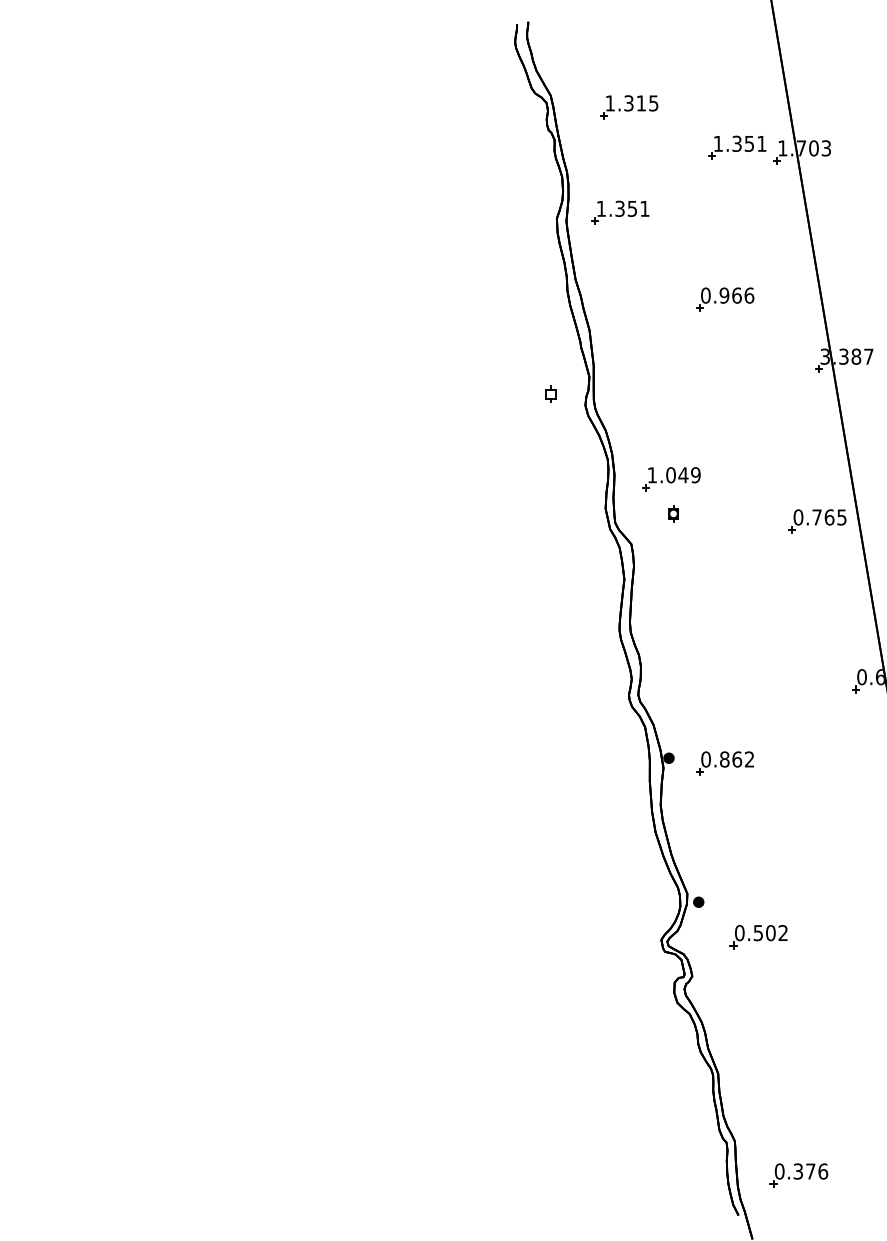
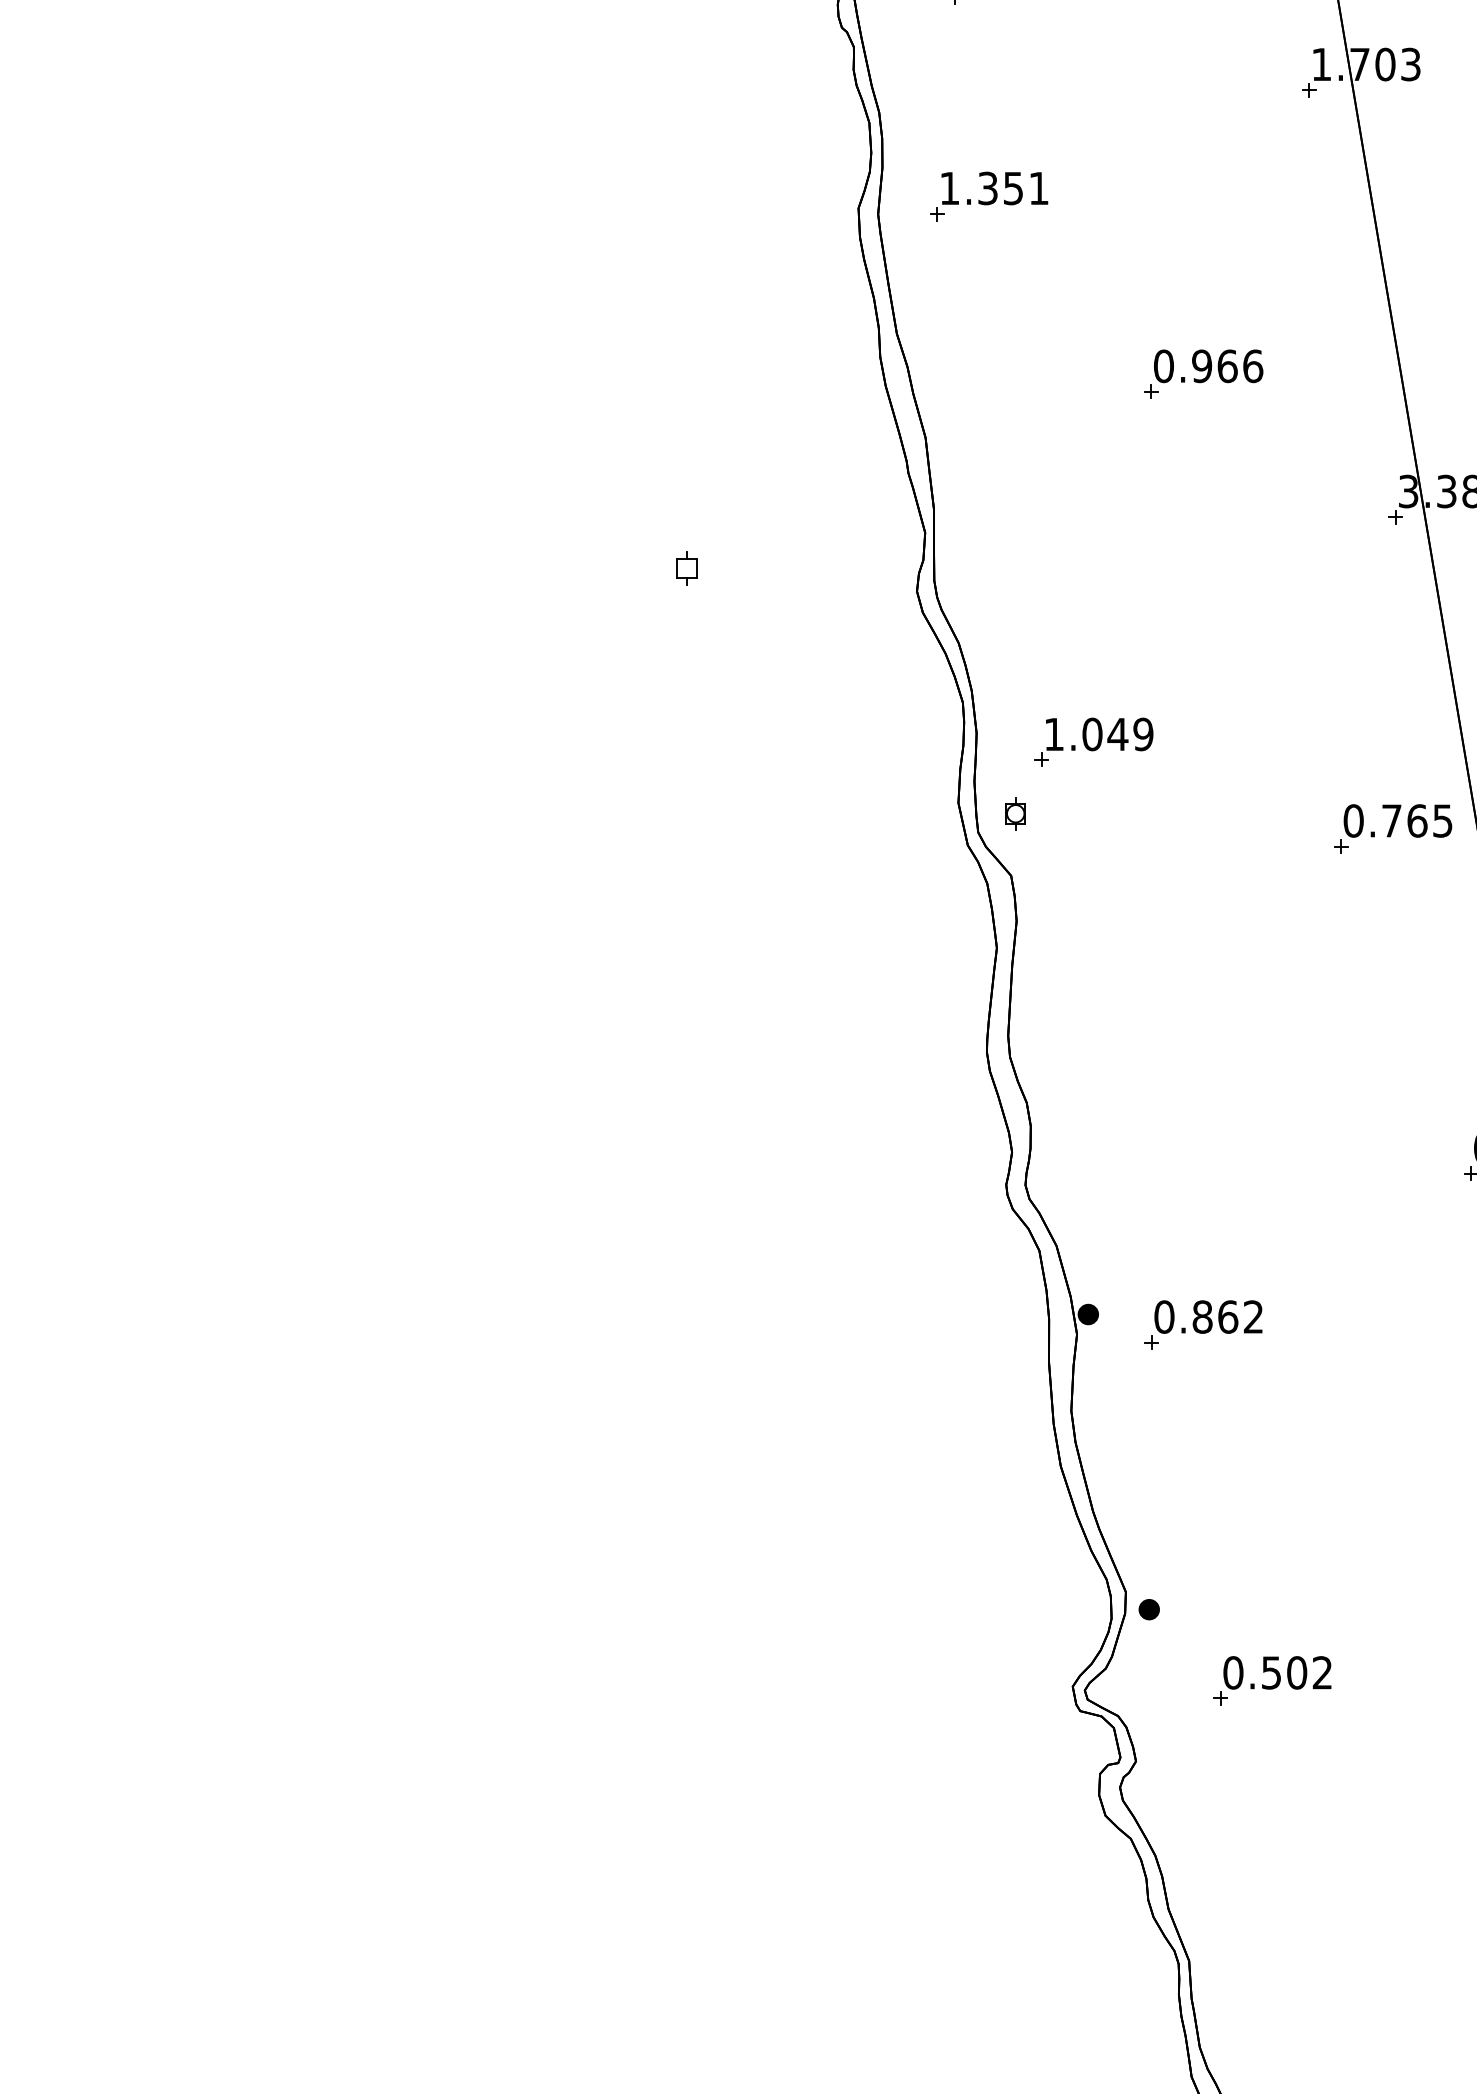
part: (737, 147) -> (1228, 62), removed
part: (550, 393) -> (685, 566), moved
part: (673, 513) -> (1015, 812), moved

